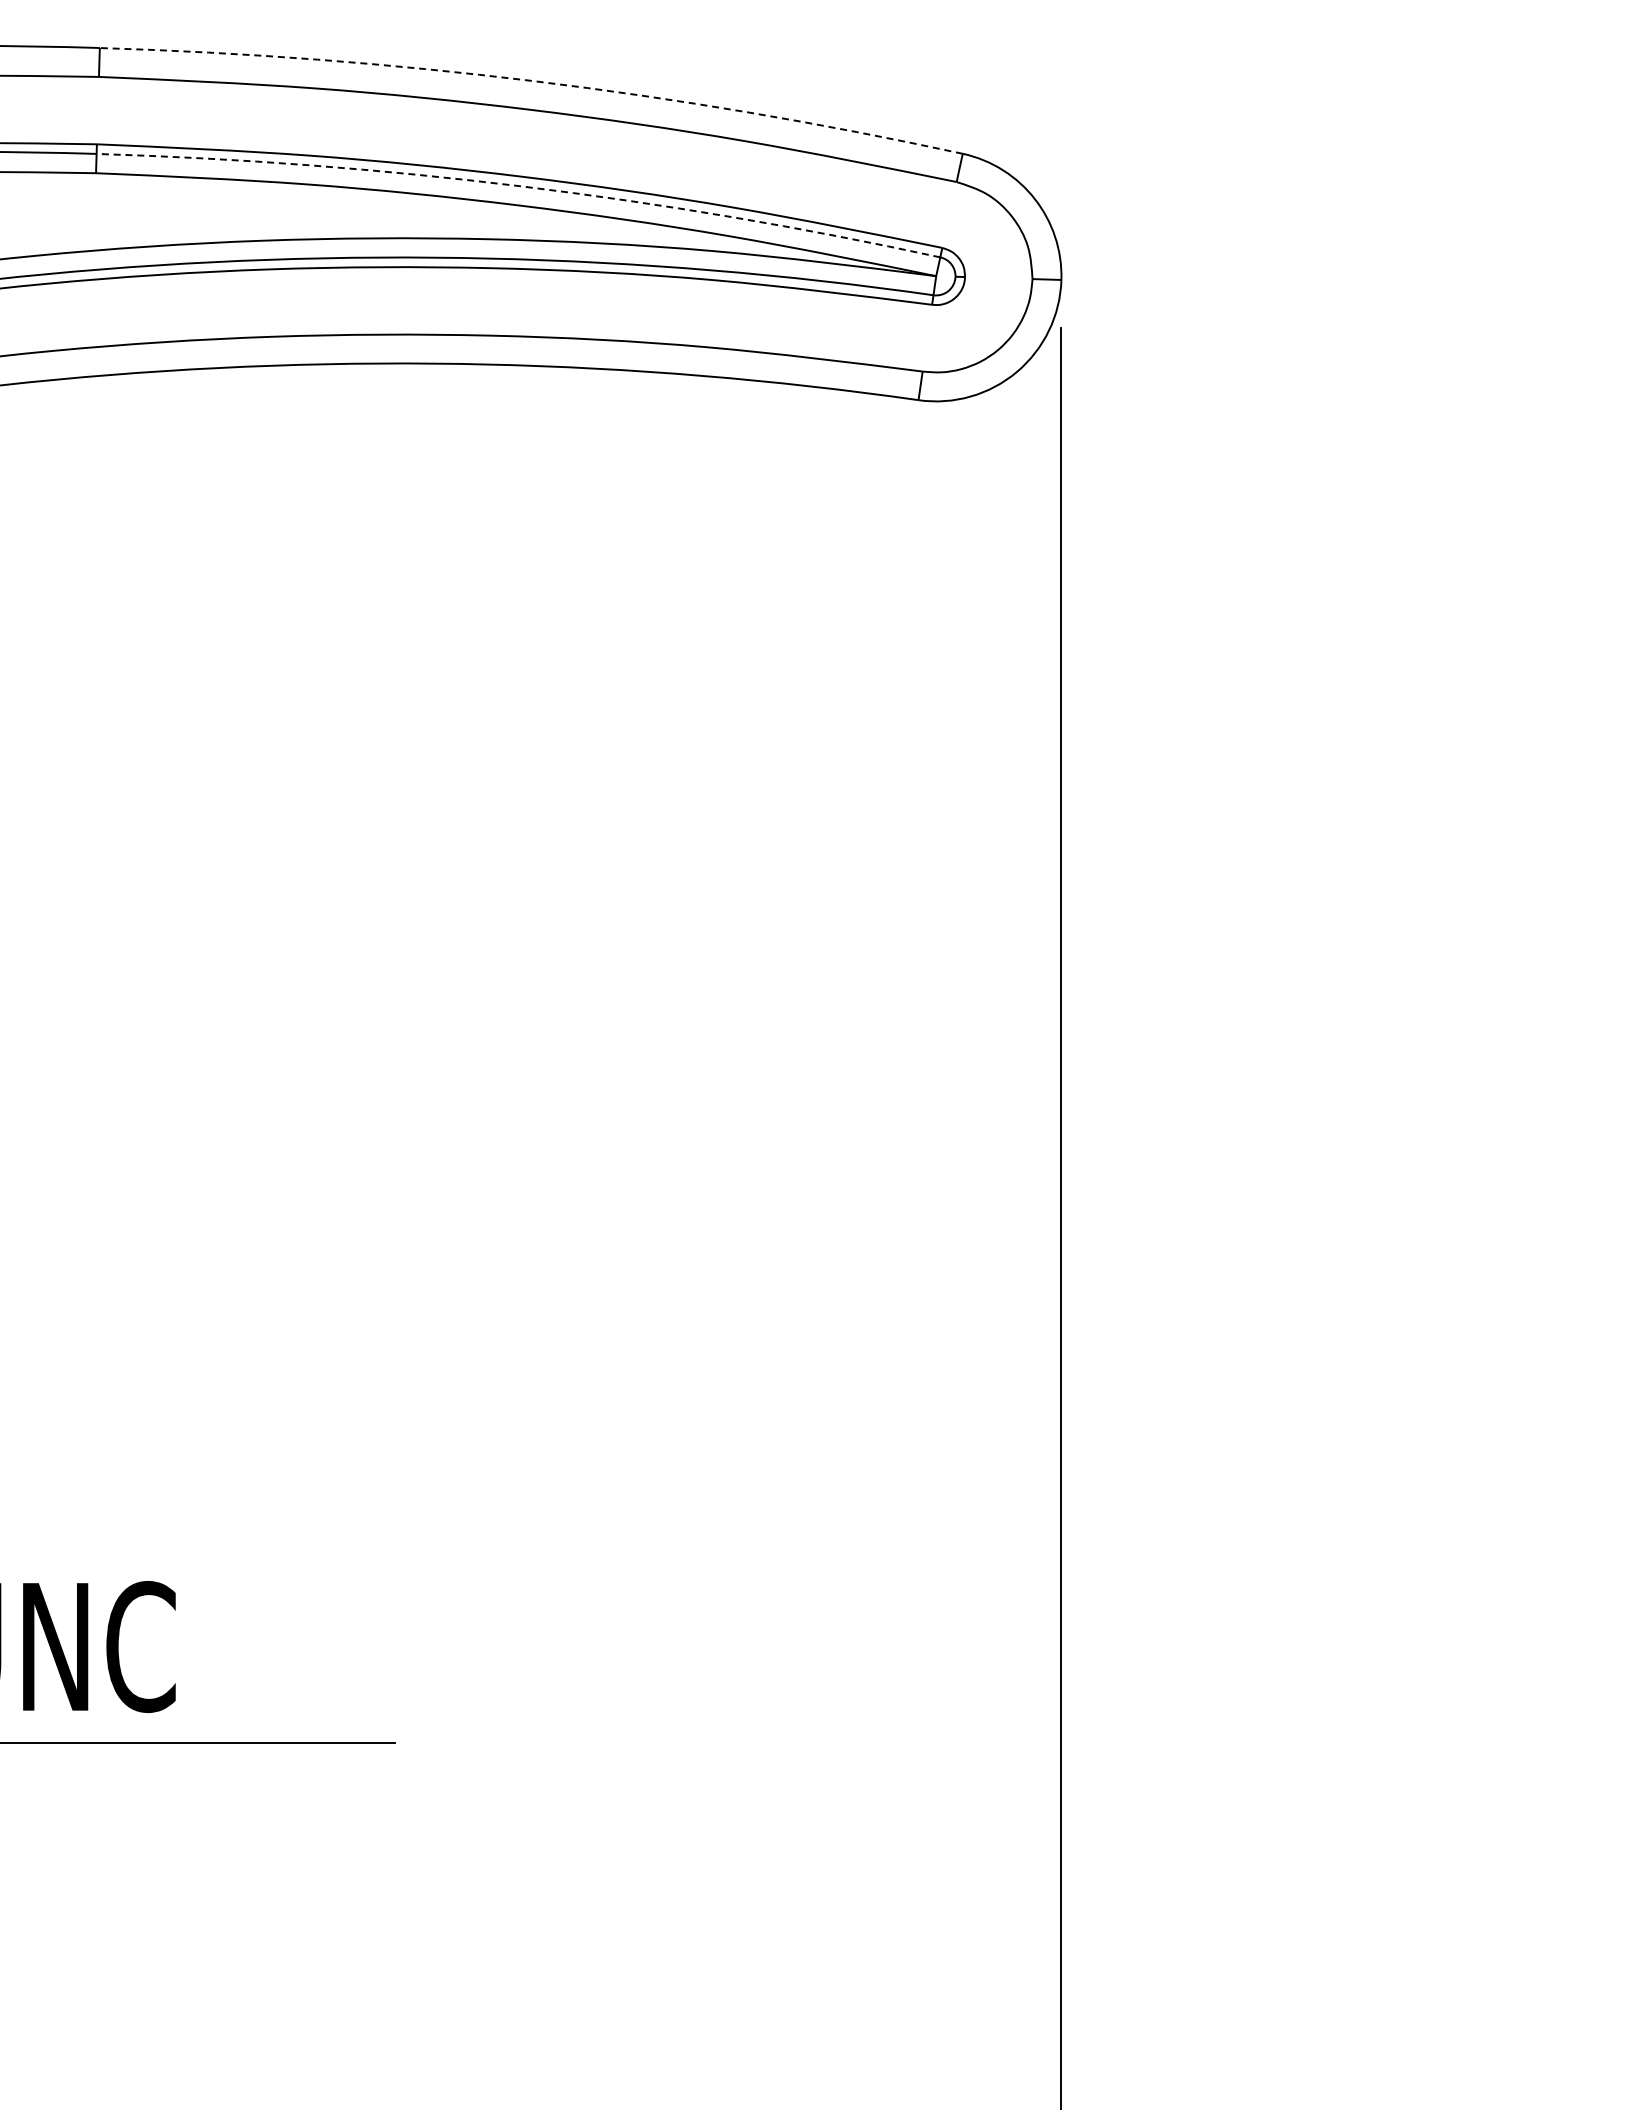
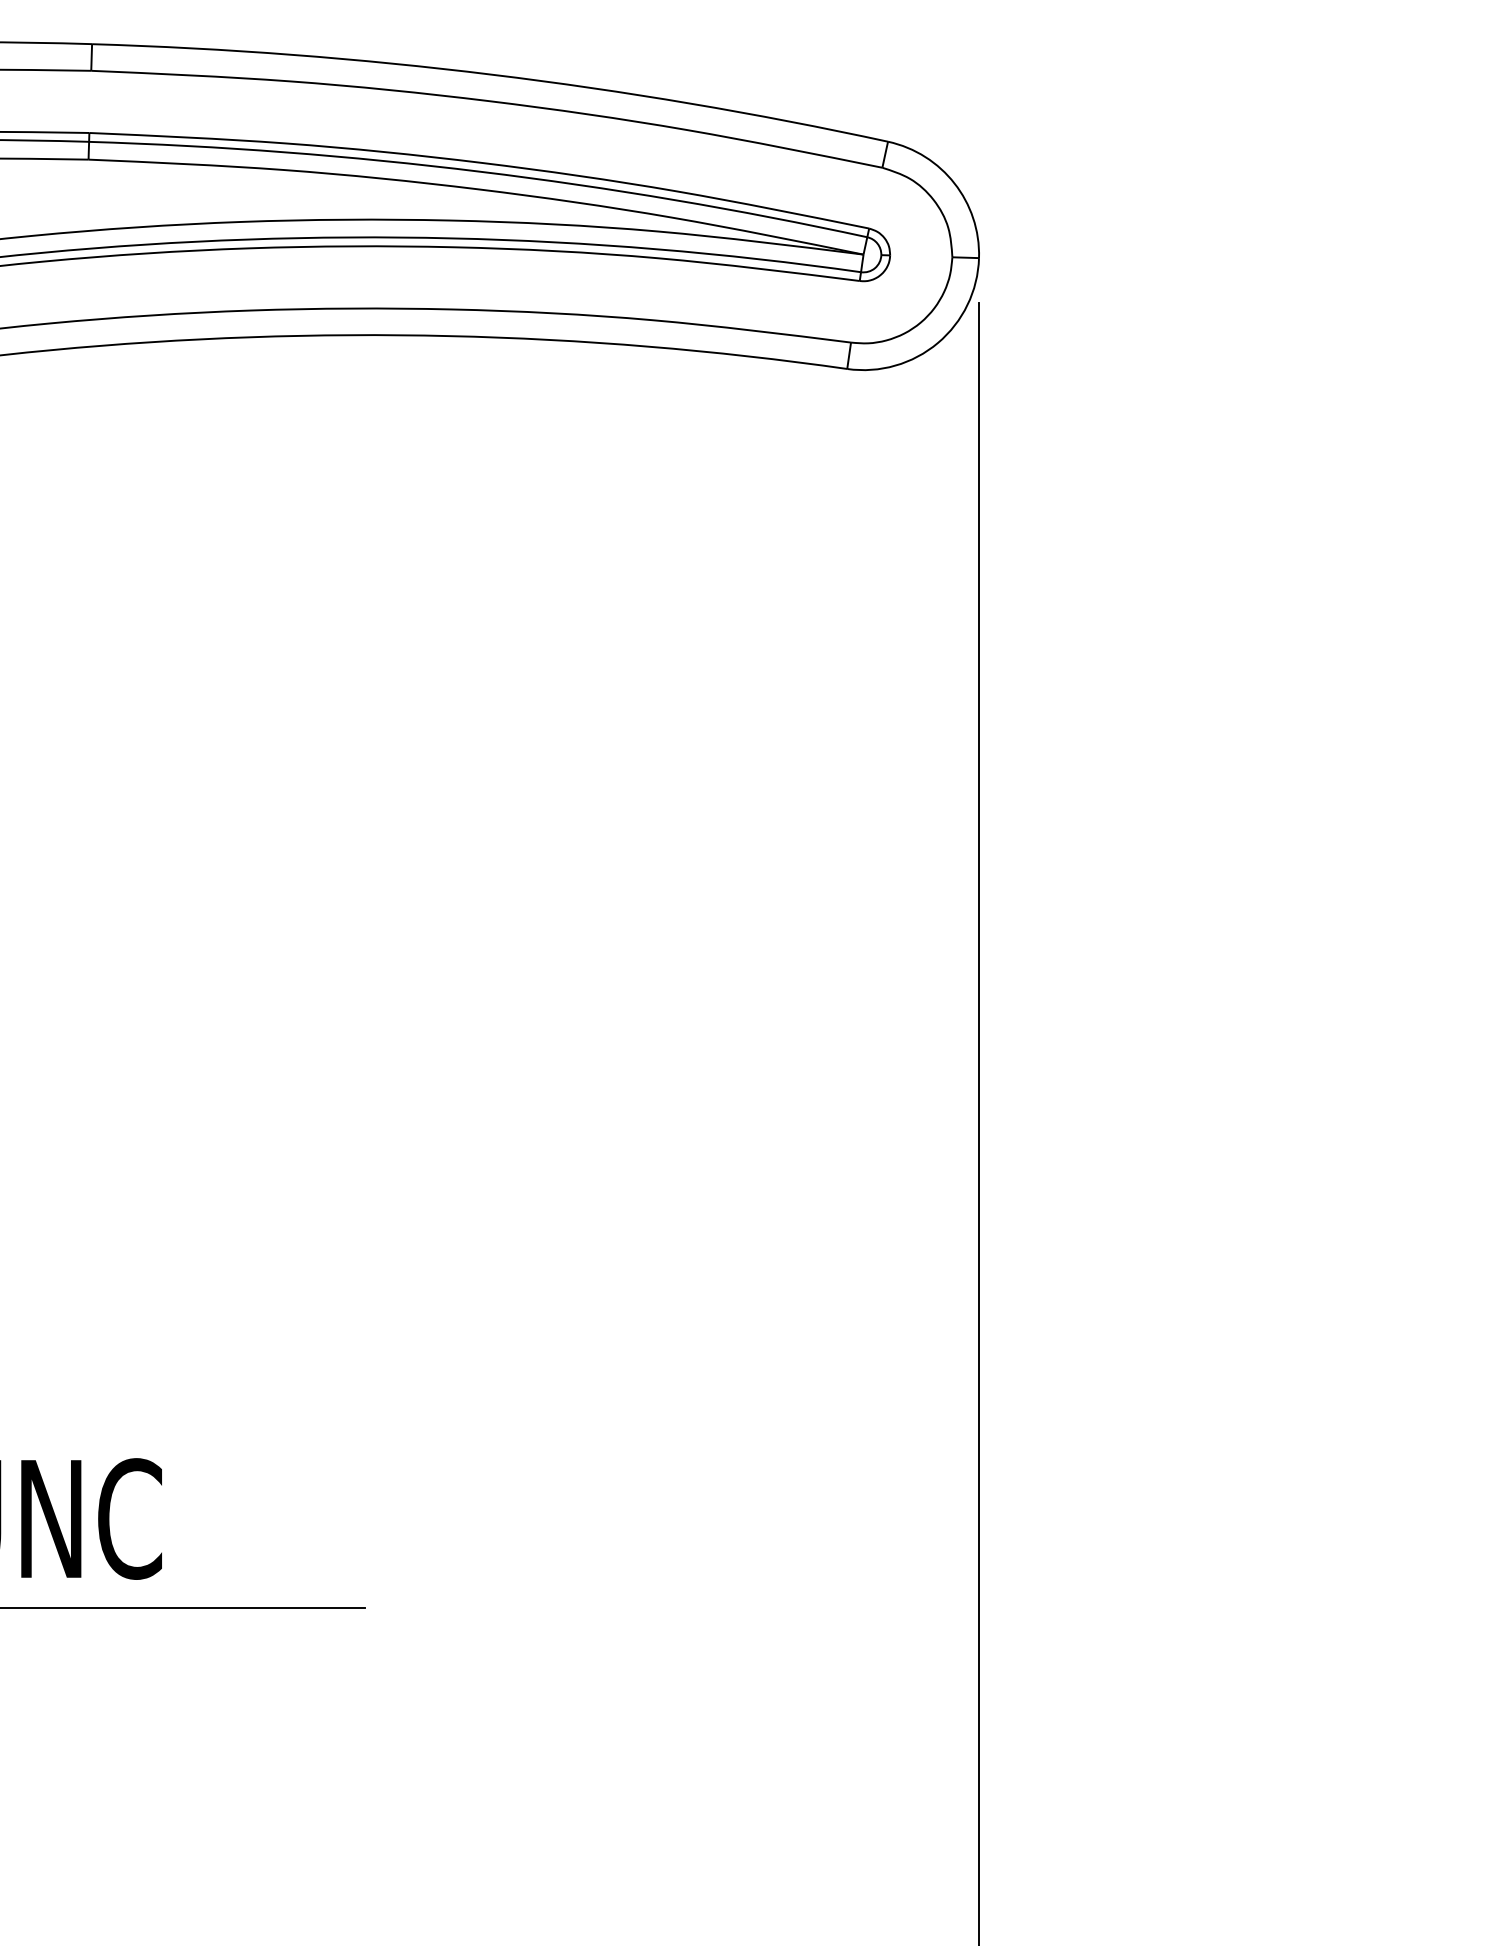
arc: (533, 81) -> (492, 75), dashed -> solid
arc: (520, 186) -> (480, 171), dashed -> solid

